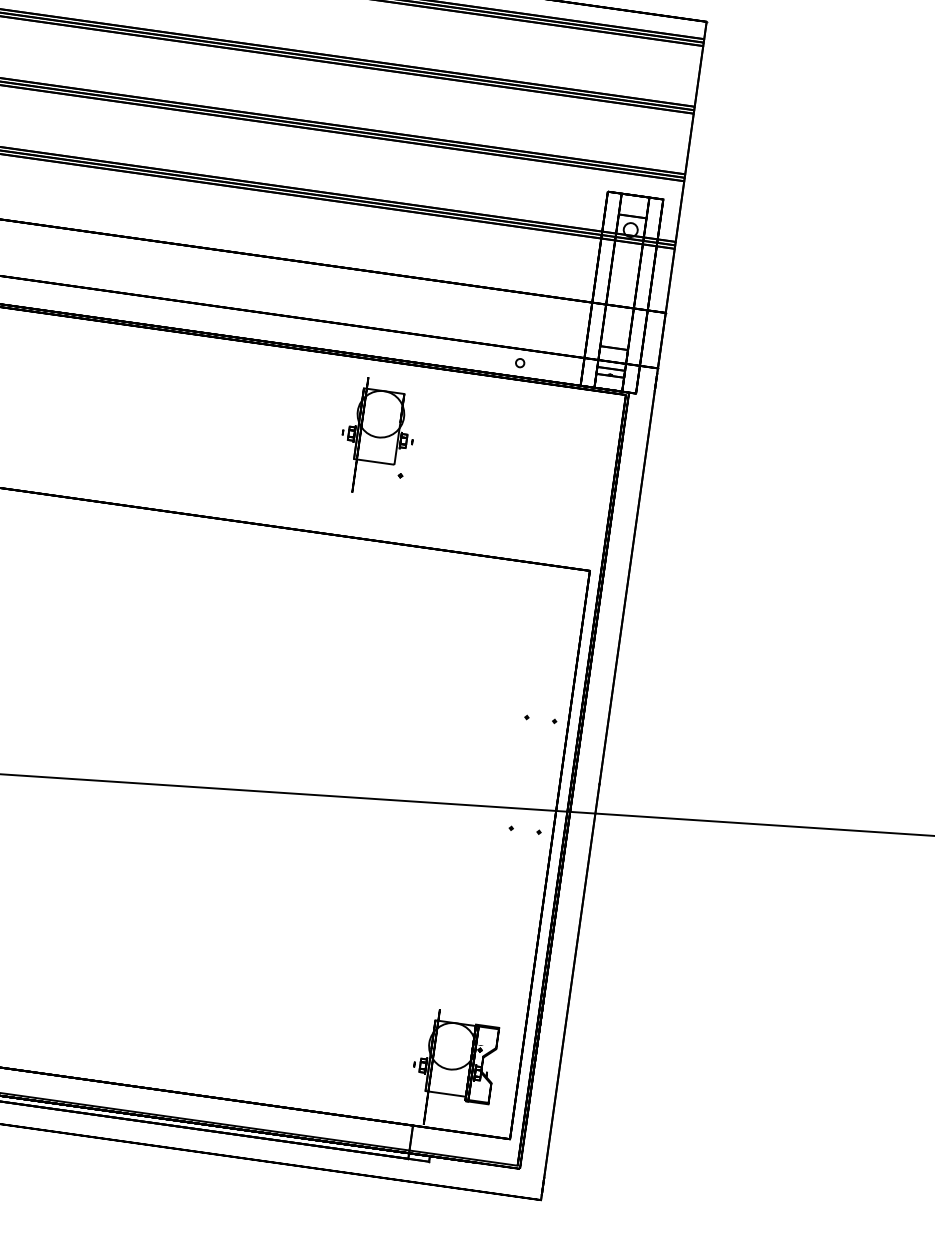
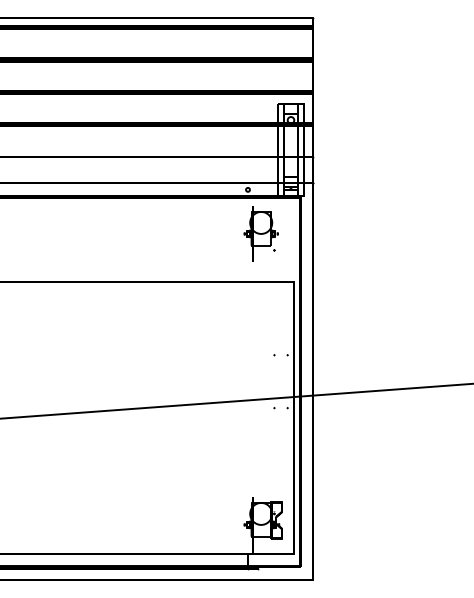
part: (376, 436) -> (260, 233), moved

